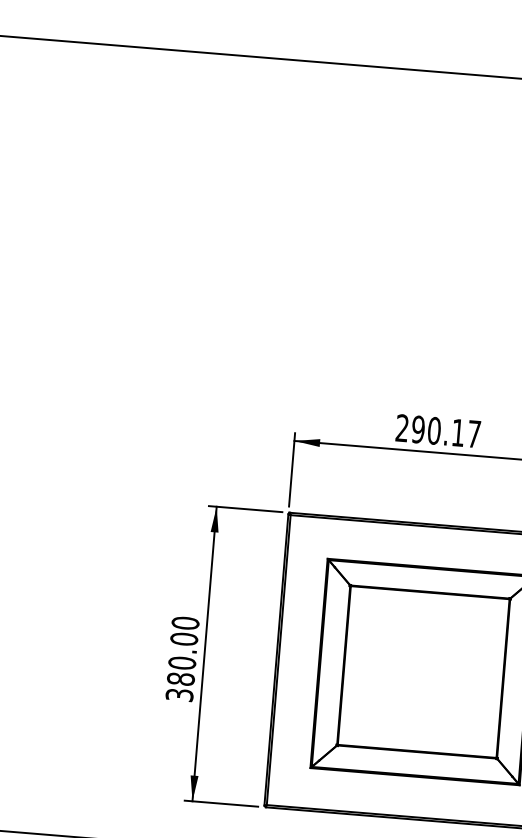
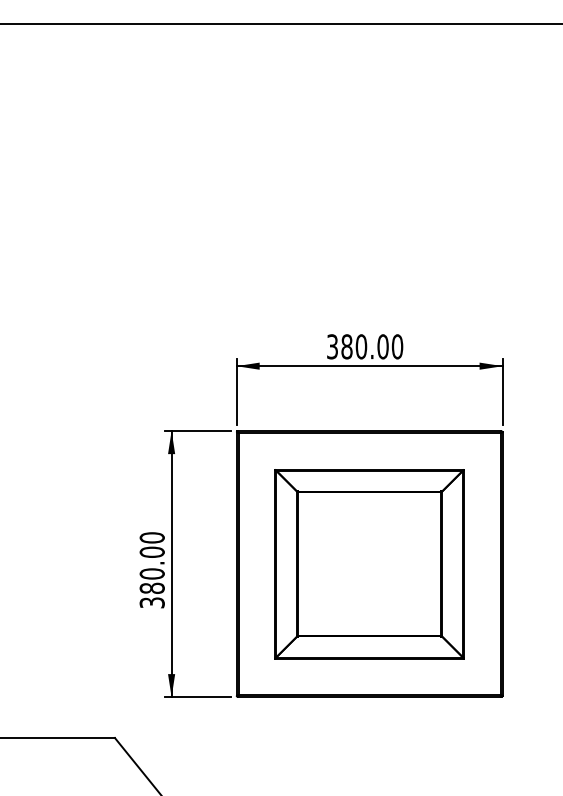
text: (438, 430) -> (365, 346), 290.17 -> 380.00

